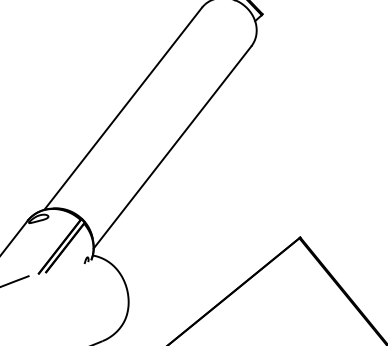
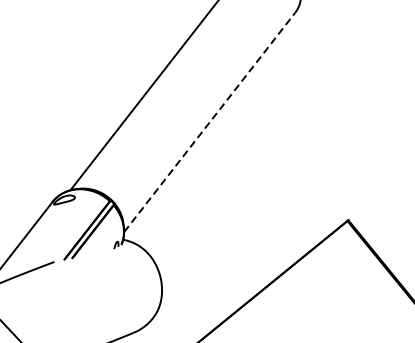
line: (172, 146) -> (209, 121), solid -> dashed

